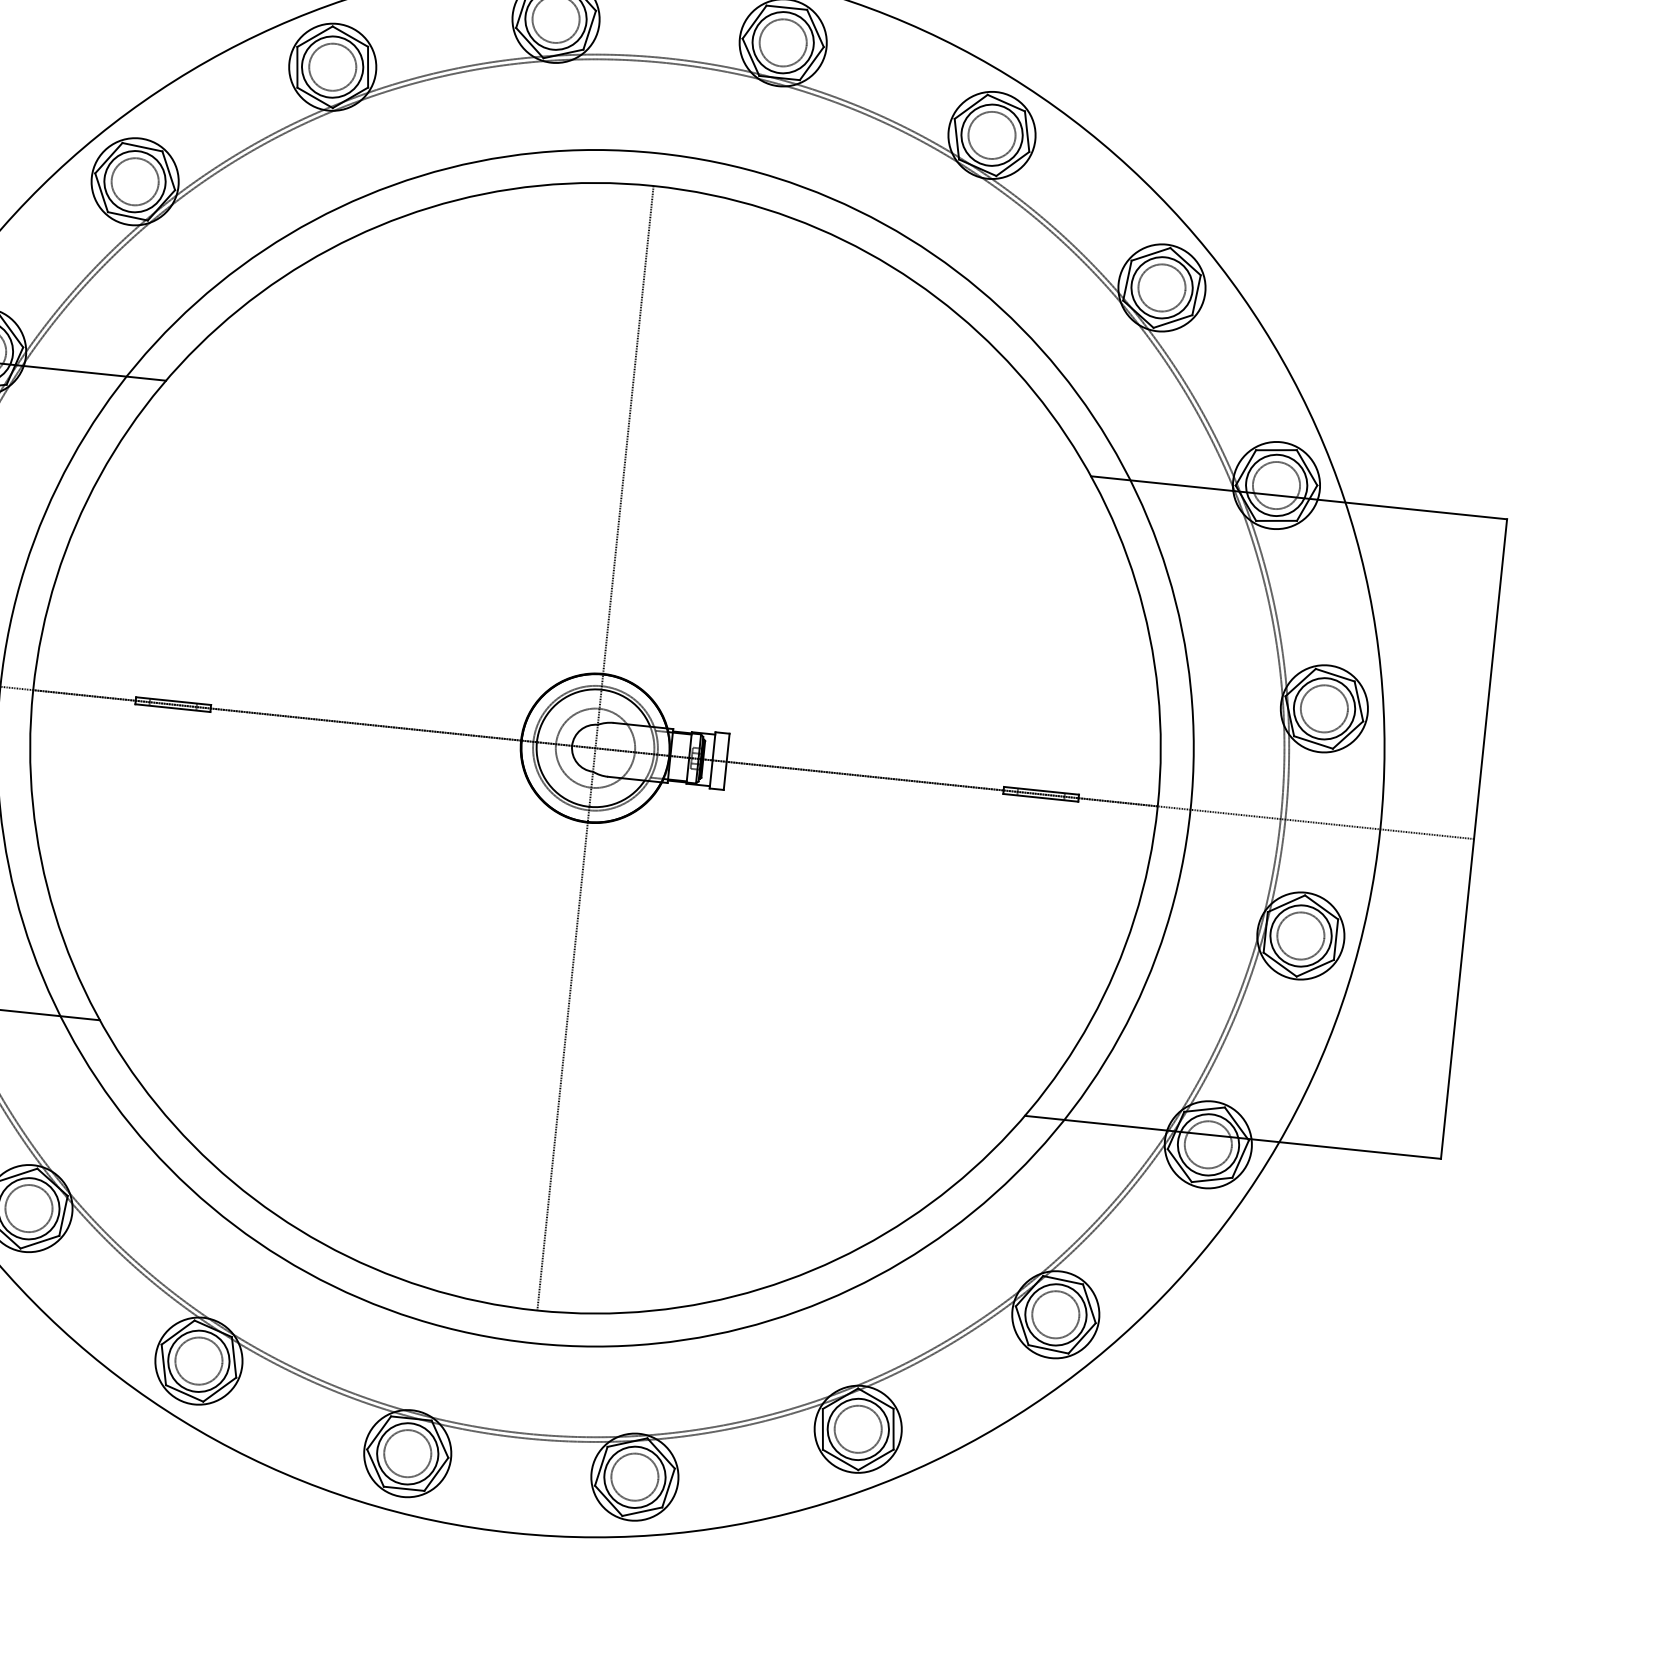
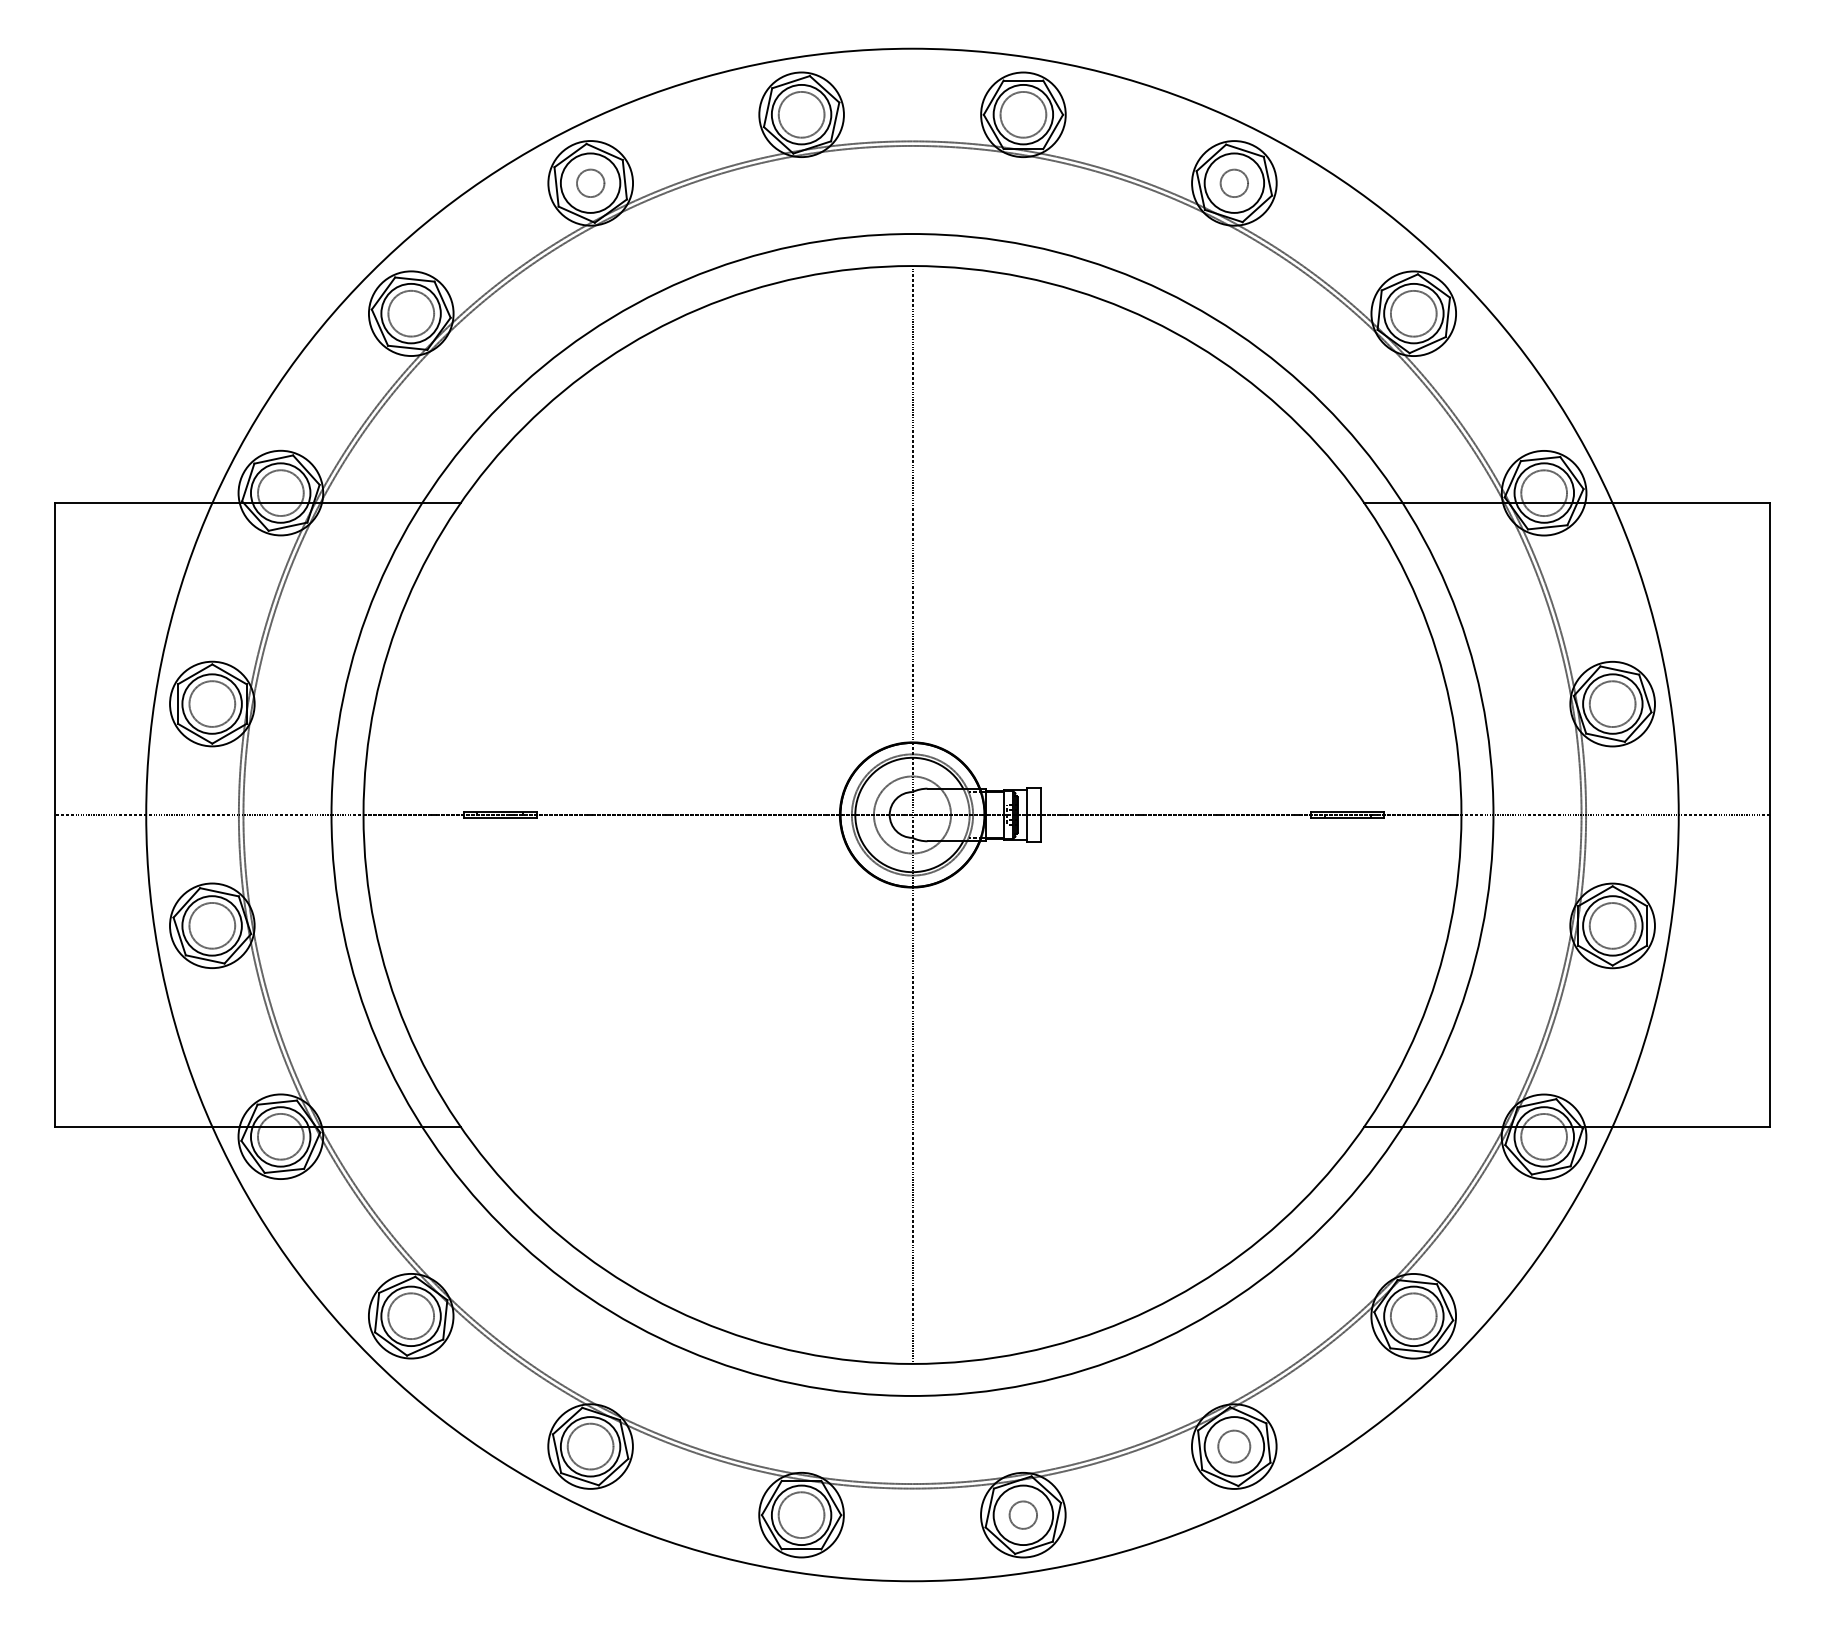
circle: (332, 67) -> (590, 183), size x0.6
circle: (992, 135) -> (1234, 183), size x0.6
circle: (858, 1429) -> (1234, 1446), size x0.7
circle: (635, 1477) -> (1023, 1515), size x0.6

